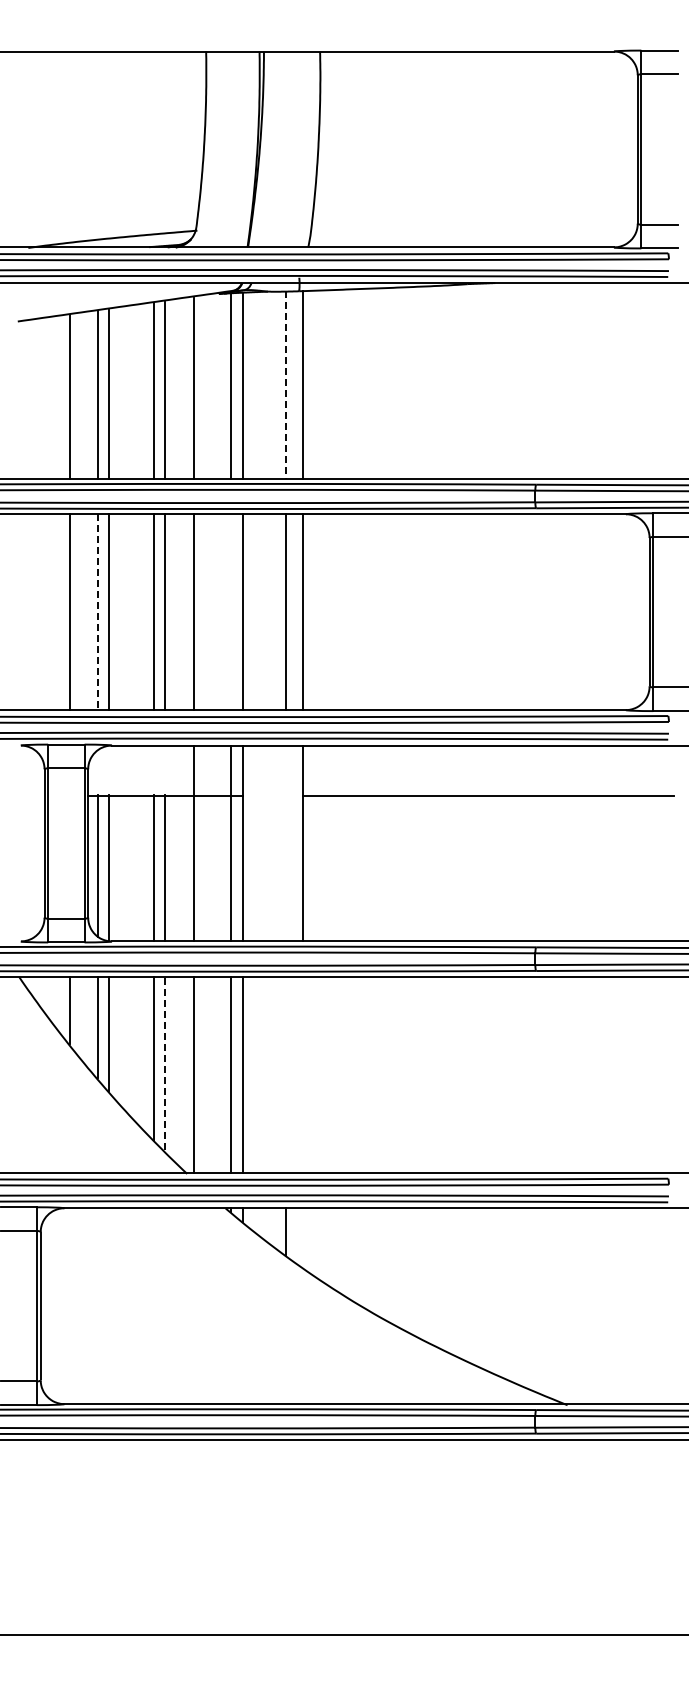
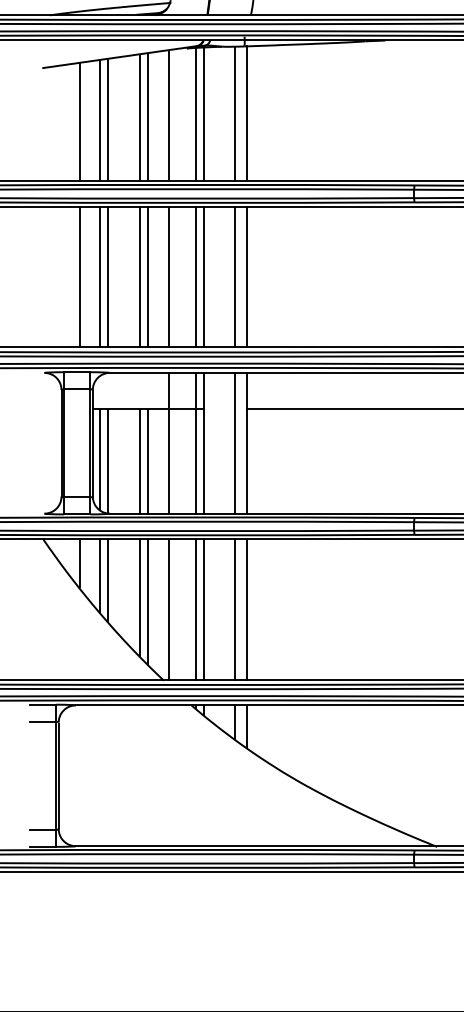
line: (285, 385) -> (234, 114), dashed -> solid
line: (98, 612) -> (100, 277), dashed -> solid
line: (231, 612) -> (195, 277), added
line: (285, 843) -> (234, 443), added
line: (165, 1063) -> (148, 601), dashed -> solid
line: (285, 1074) -> (234, 609), added
line: (302, 1074) -> (246, 609), added
line: (302, 1237) -> (246, 726), added

